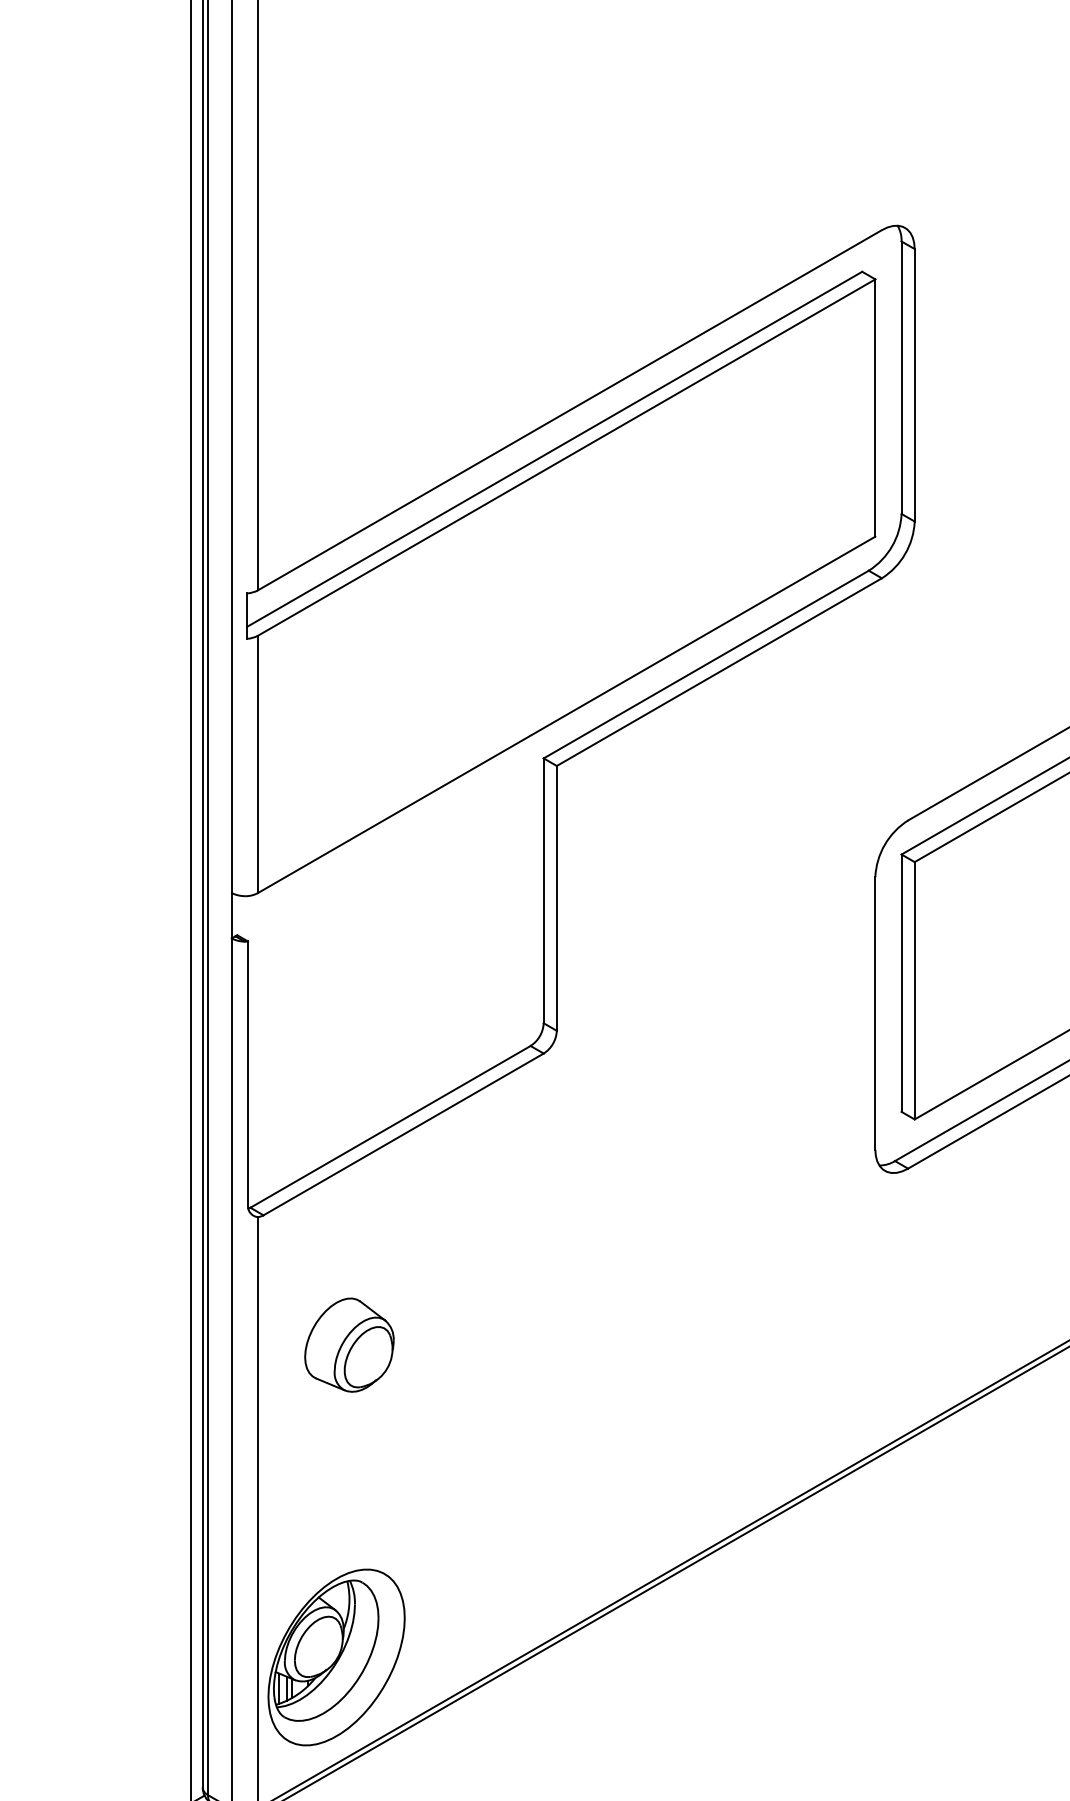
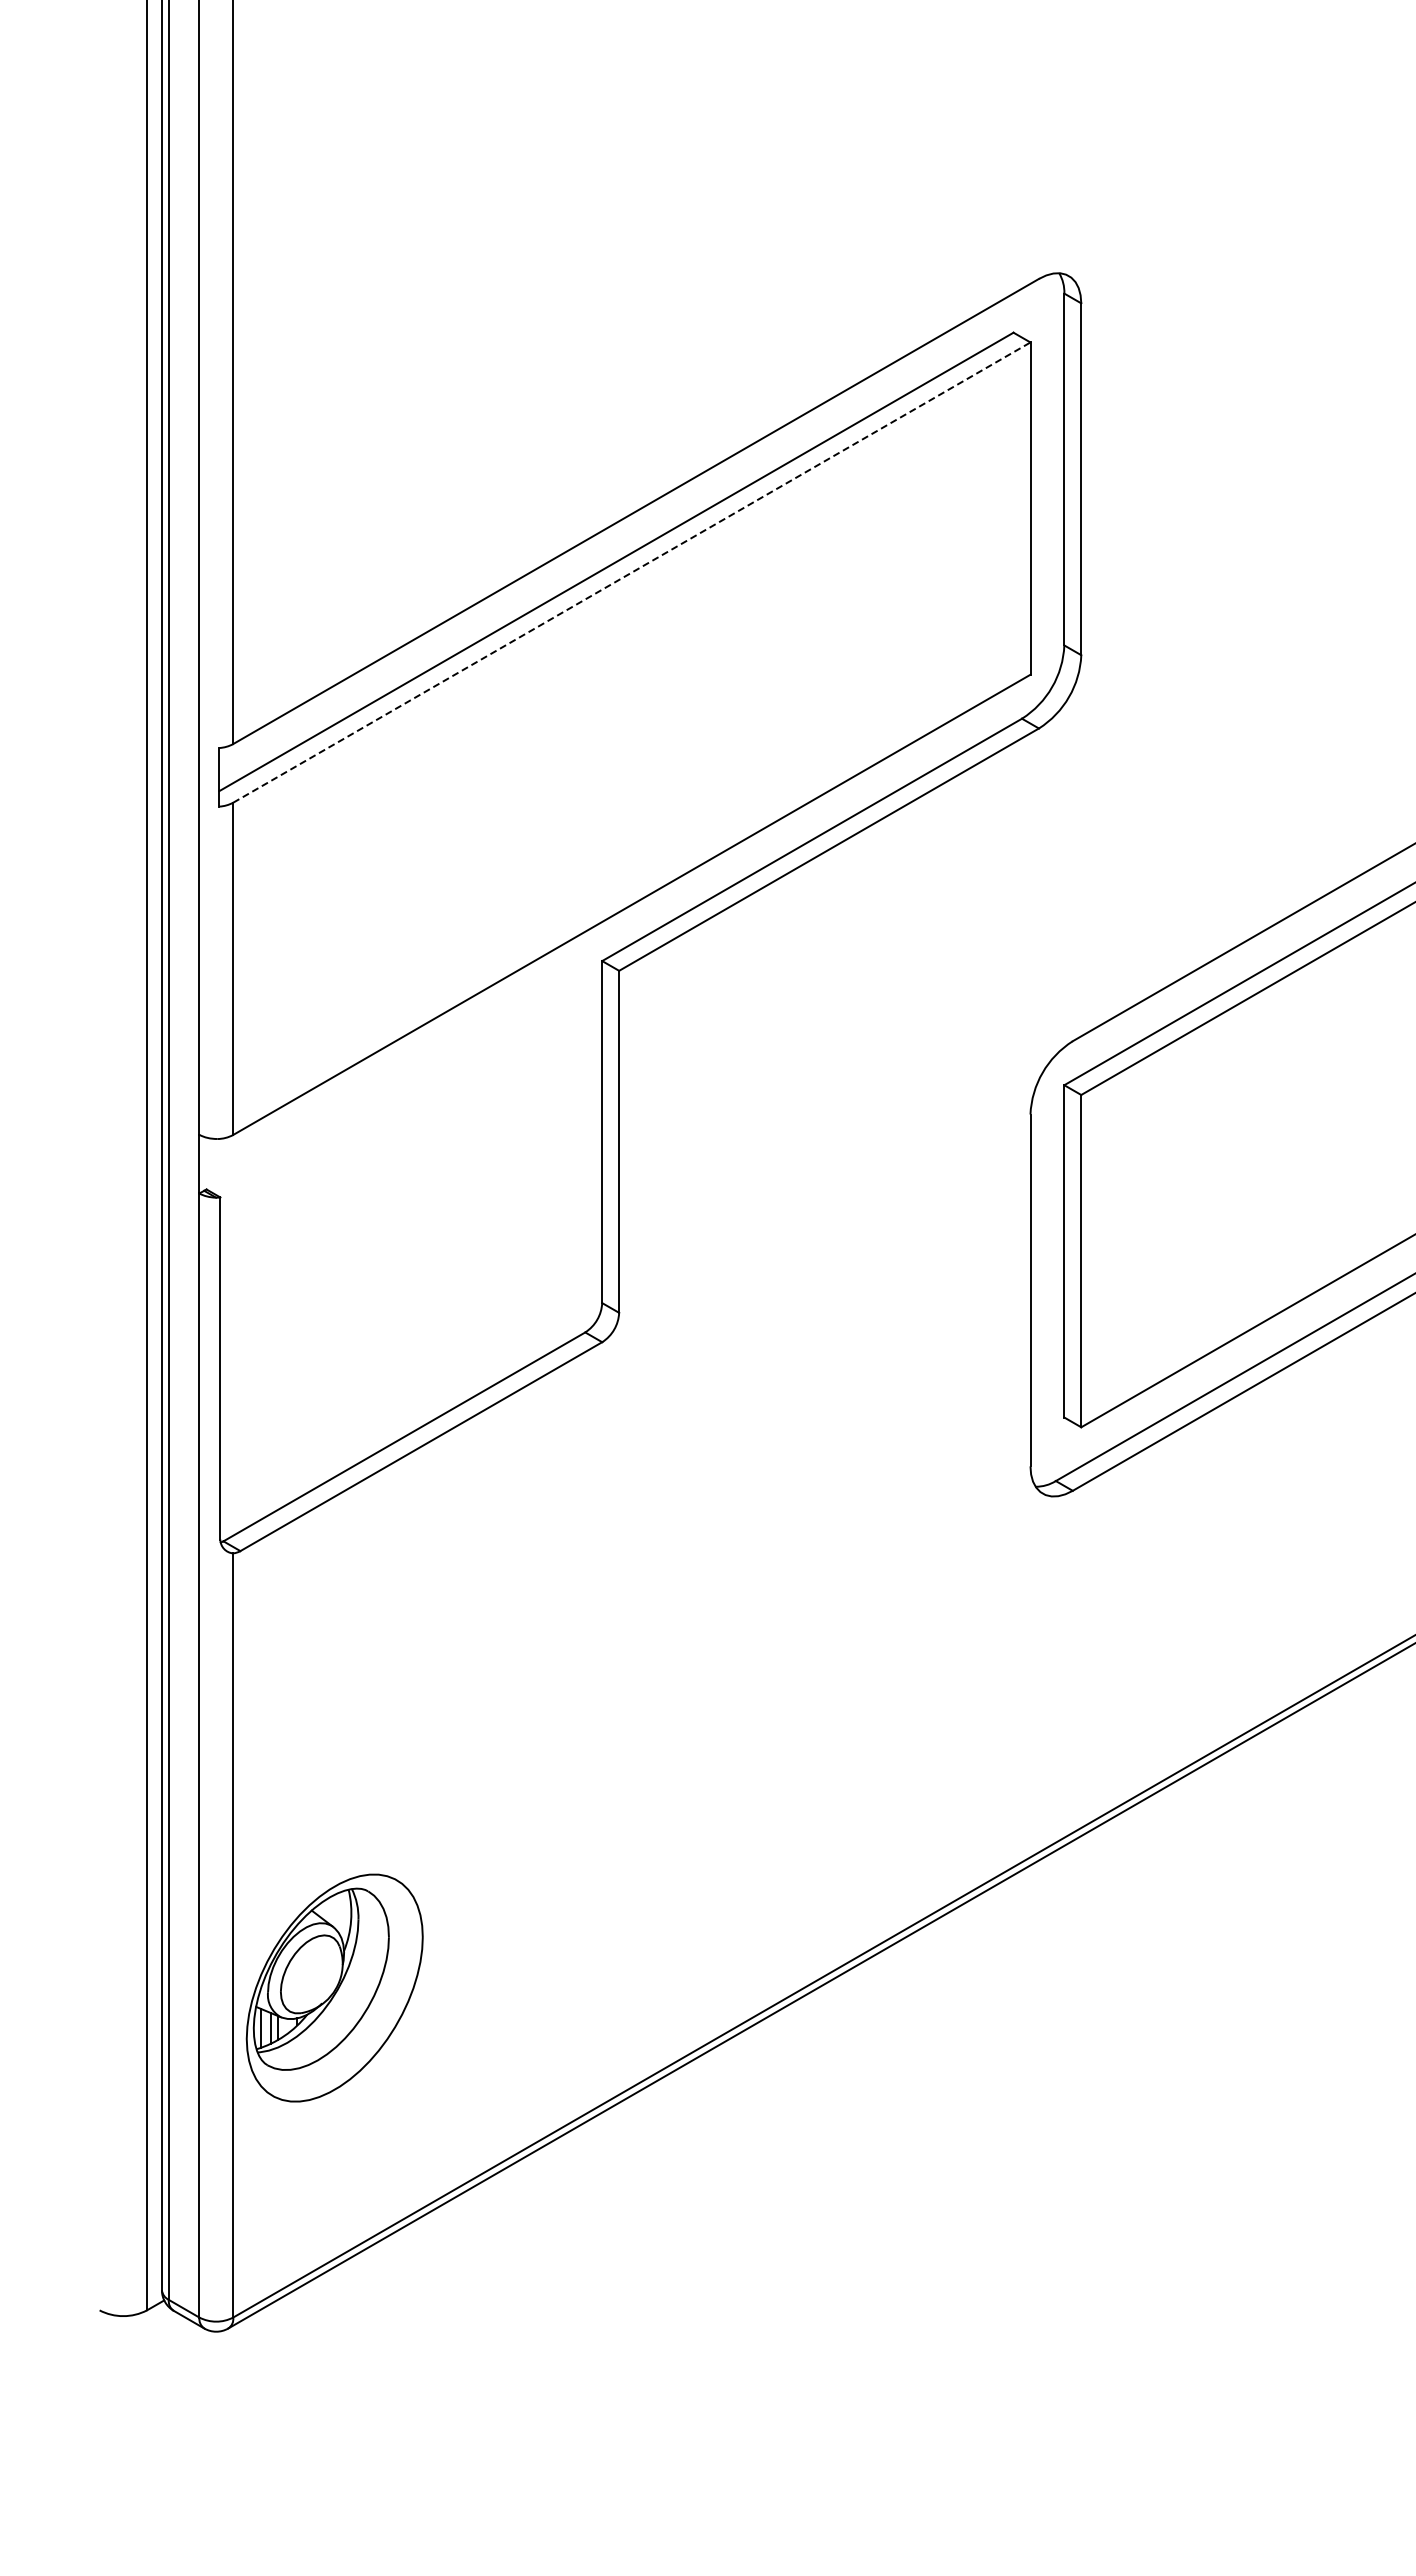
line: (567, 457) -> (632, 572), solid -> dashed
part: (349, 1344) -> (351, 1718), removed
part: (336, 1657) -> (334, 1987), moved

